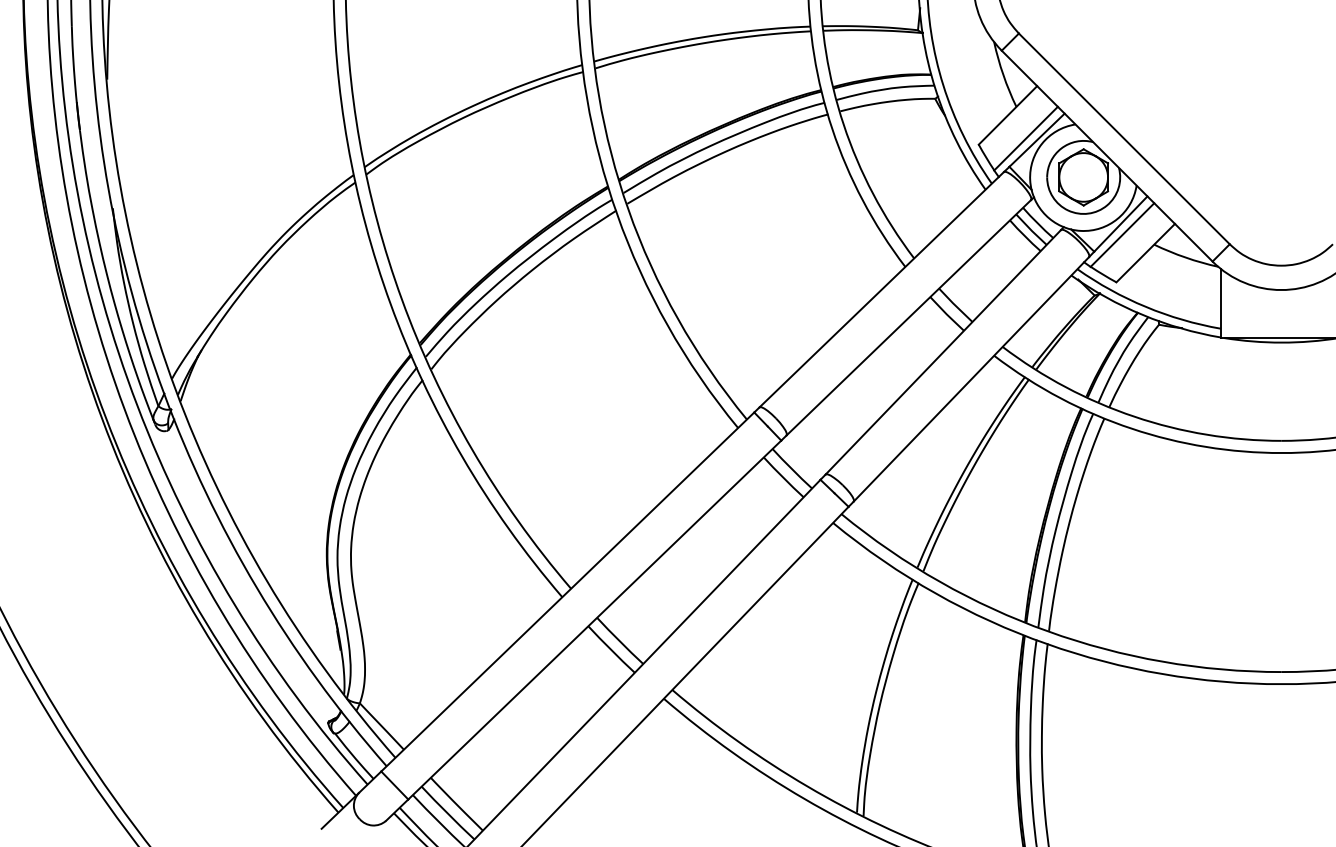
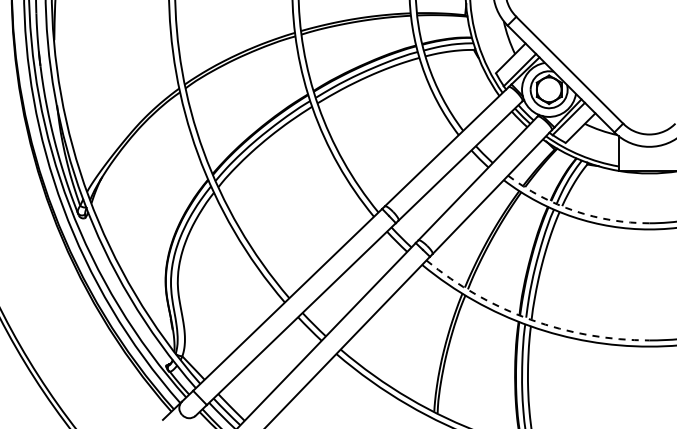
arc: (1133, 417) -> (574, 211), solid -> dashed
arc: (1048, 630) -> (531, 319), solid -> dashed

